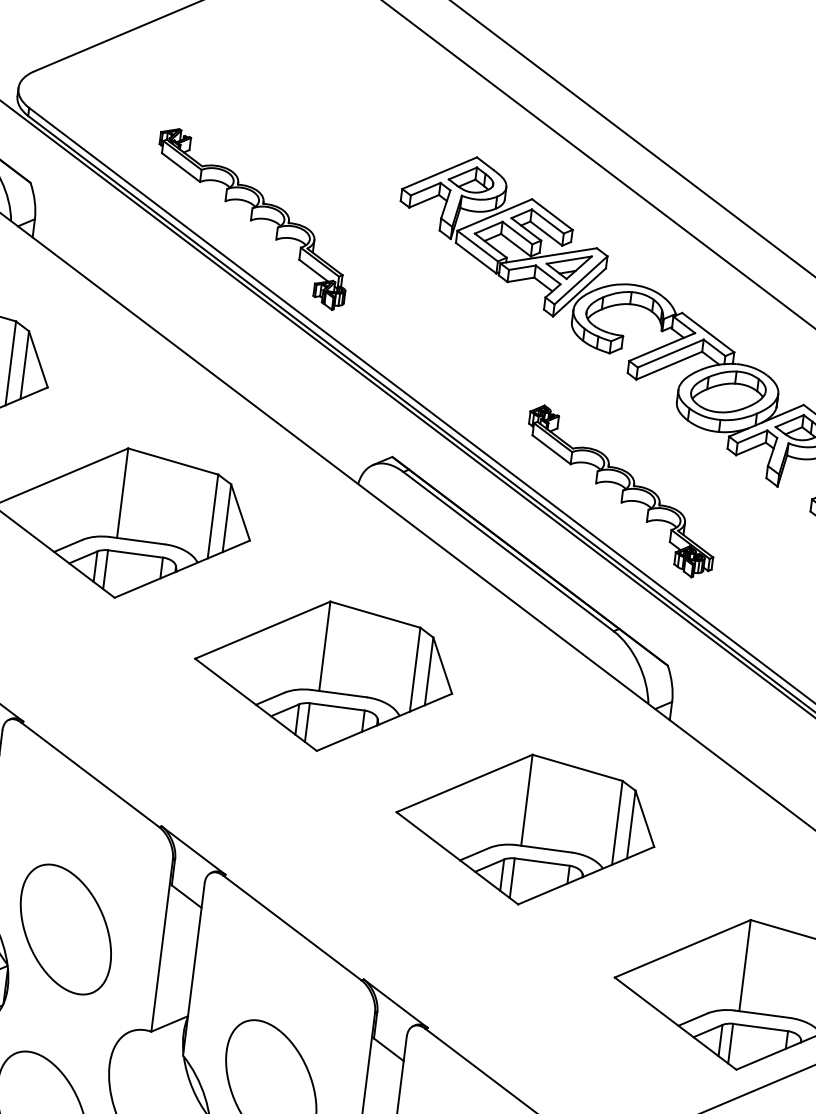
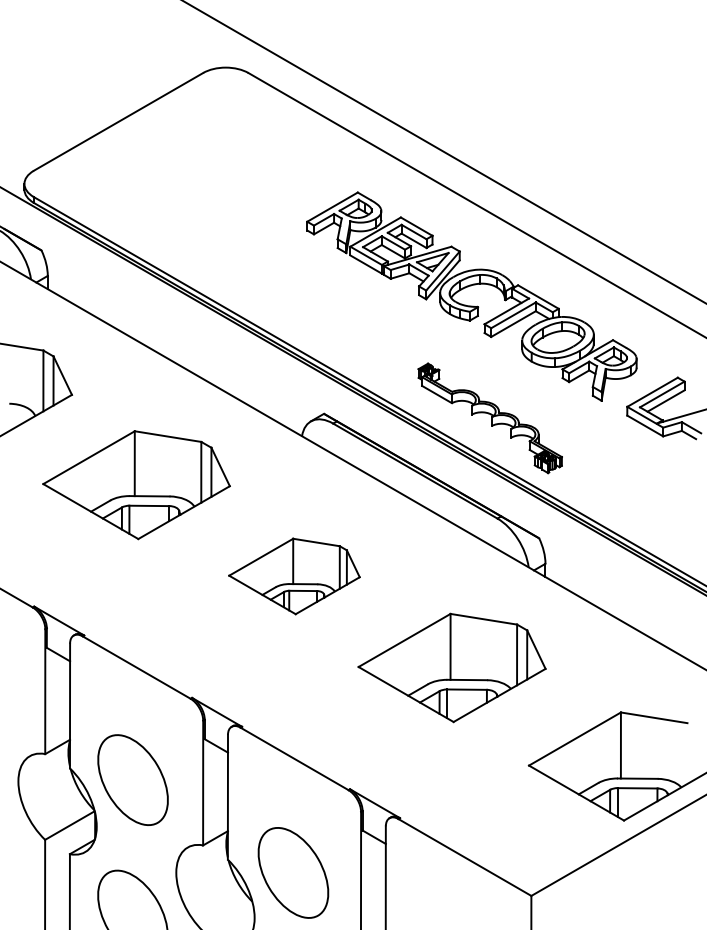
part: (251, 218) -> (202, 256), removed
part: (323, 676) -> (294, 576), size x0.7

